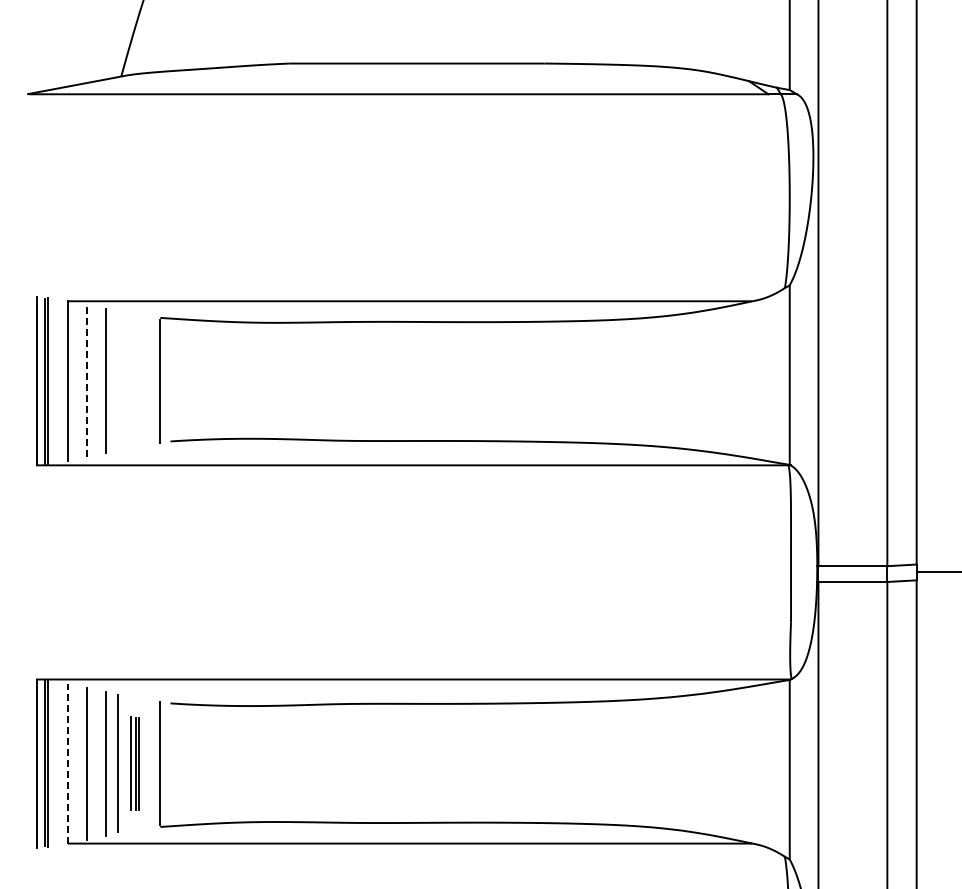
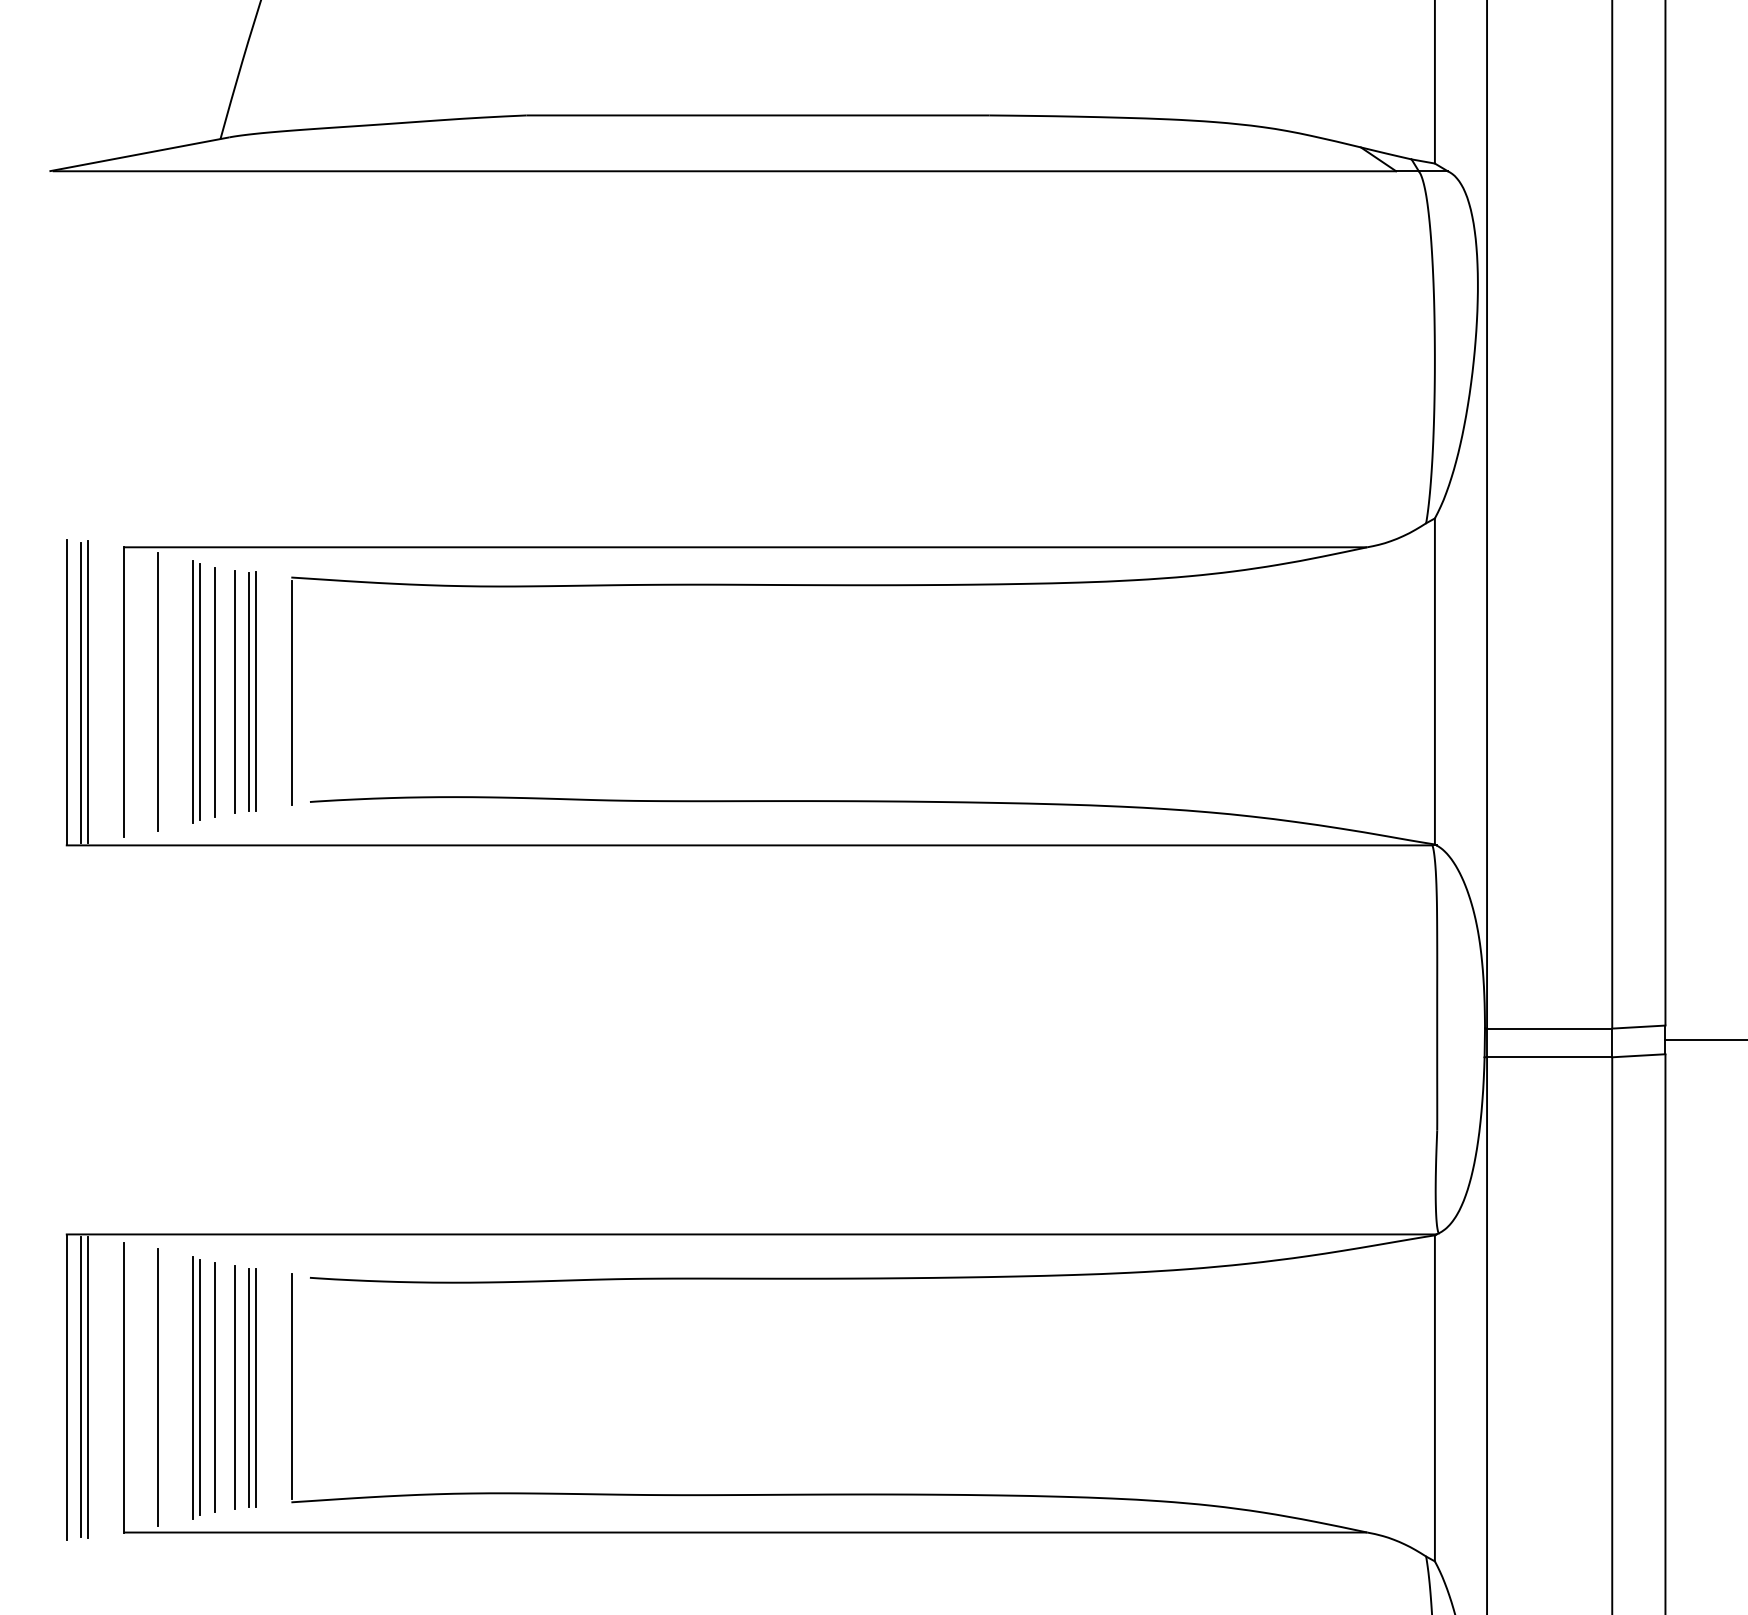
line: (86, 380) -> (157, 691), dashed -> solid
line: (110, 380) -> (200, 691), added
line: (118, 380) -> (215, 691), added
part: (134, 380) -> (244, 691), added
line: (67, 763) -> (122, 1387), dashed -> solid
line: (110, 763) -> (200, 1387), added
part: (134, 763) -> (244, 1387), size x1.43

